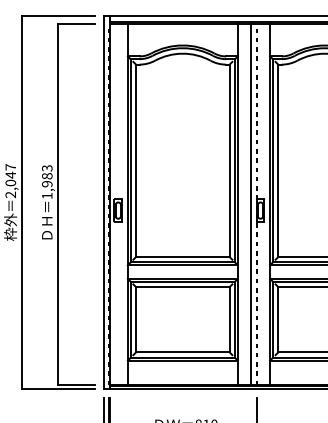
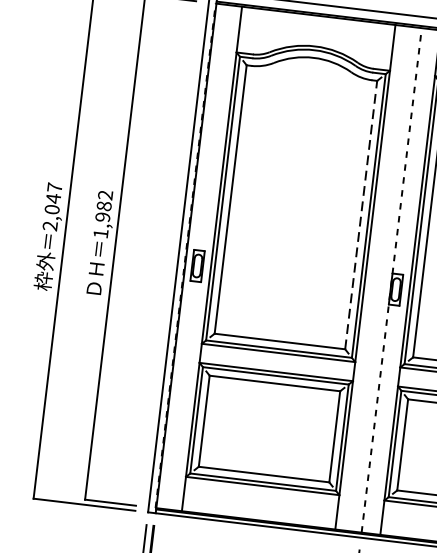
line: (229, 160) -> (361, 214), solid -> dashed
text: (47, 168) -> (105, 195), 1,983 -> 1,982
line: (251, 204) -> (384, 279), removed

